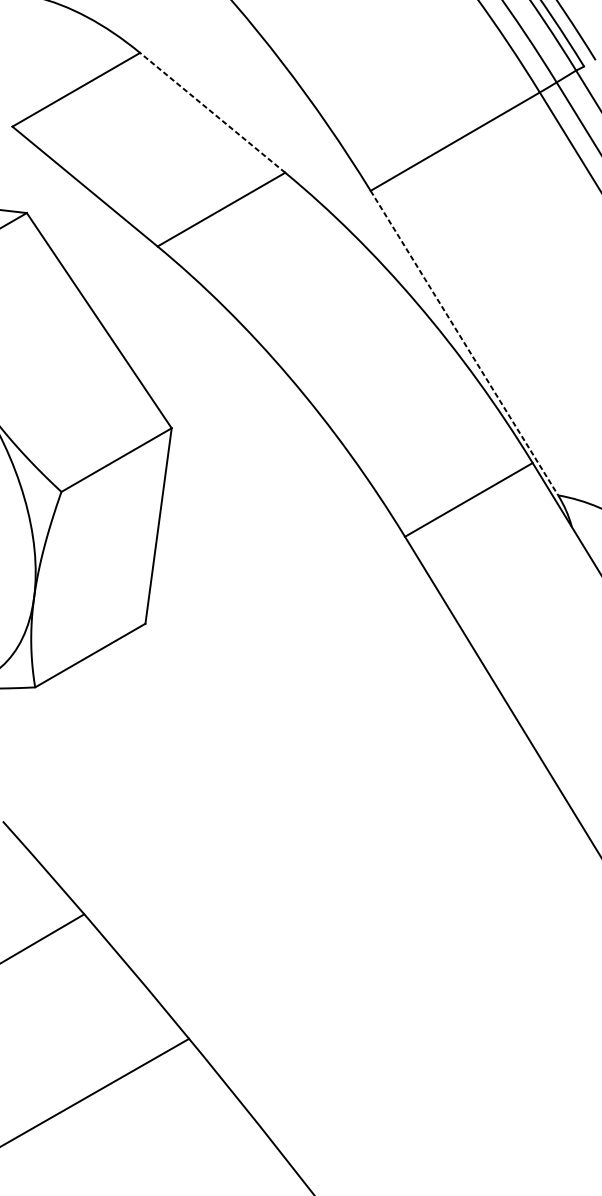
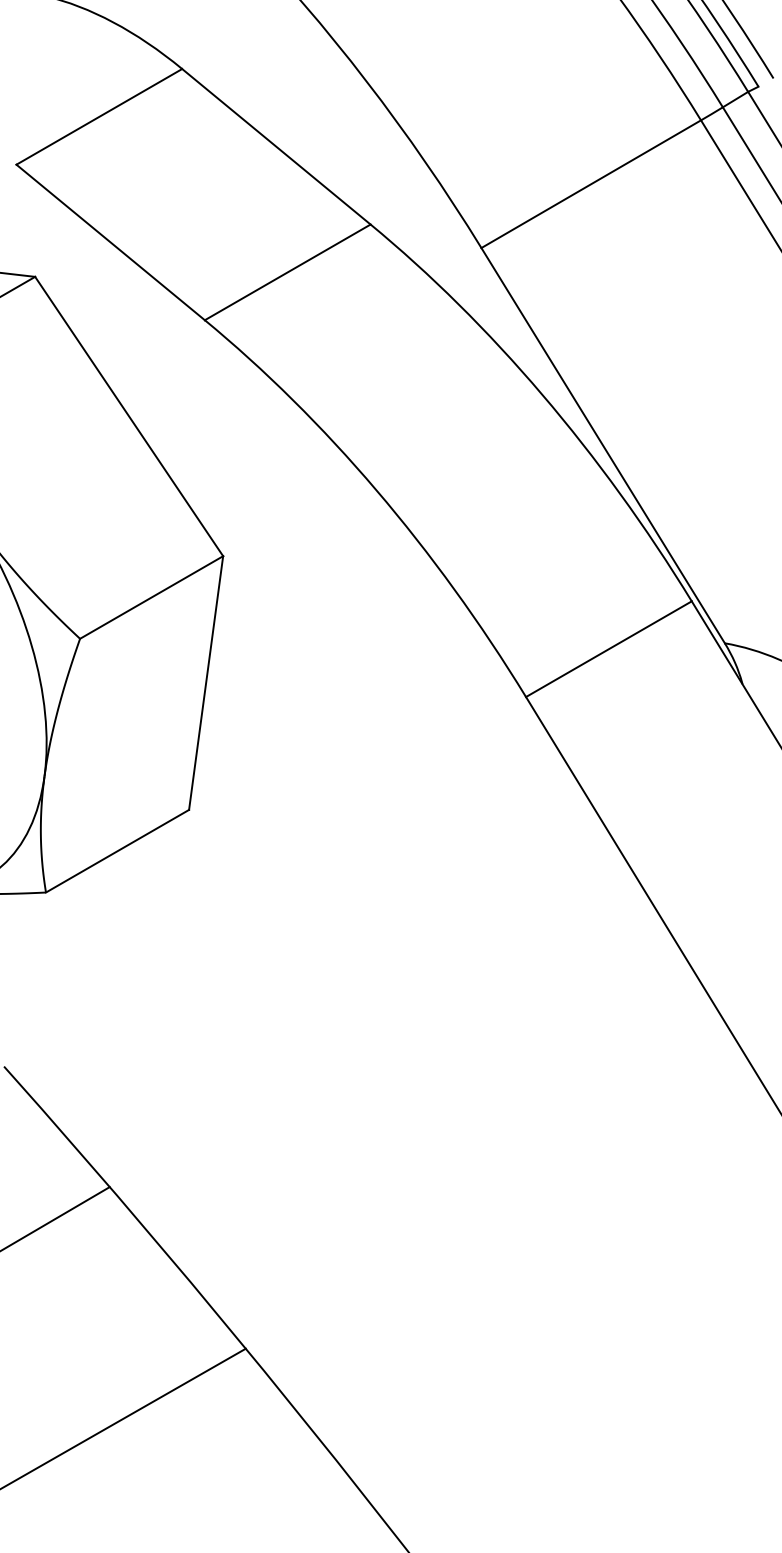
line: (212, 112) -> (276, 146), dashed -> solid
line: (464, 343) -> (603, 446), dashed -> solid

